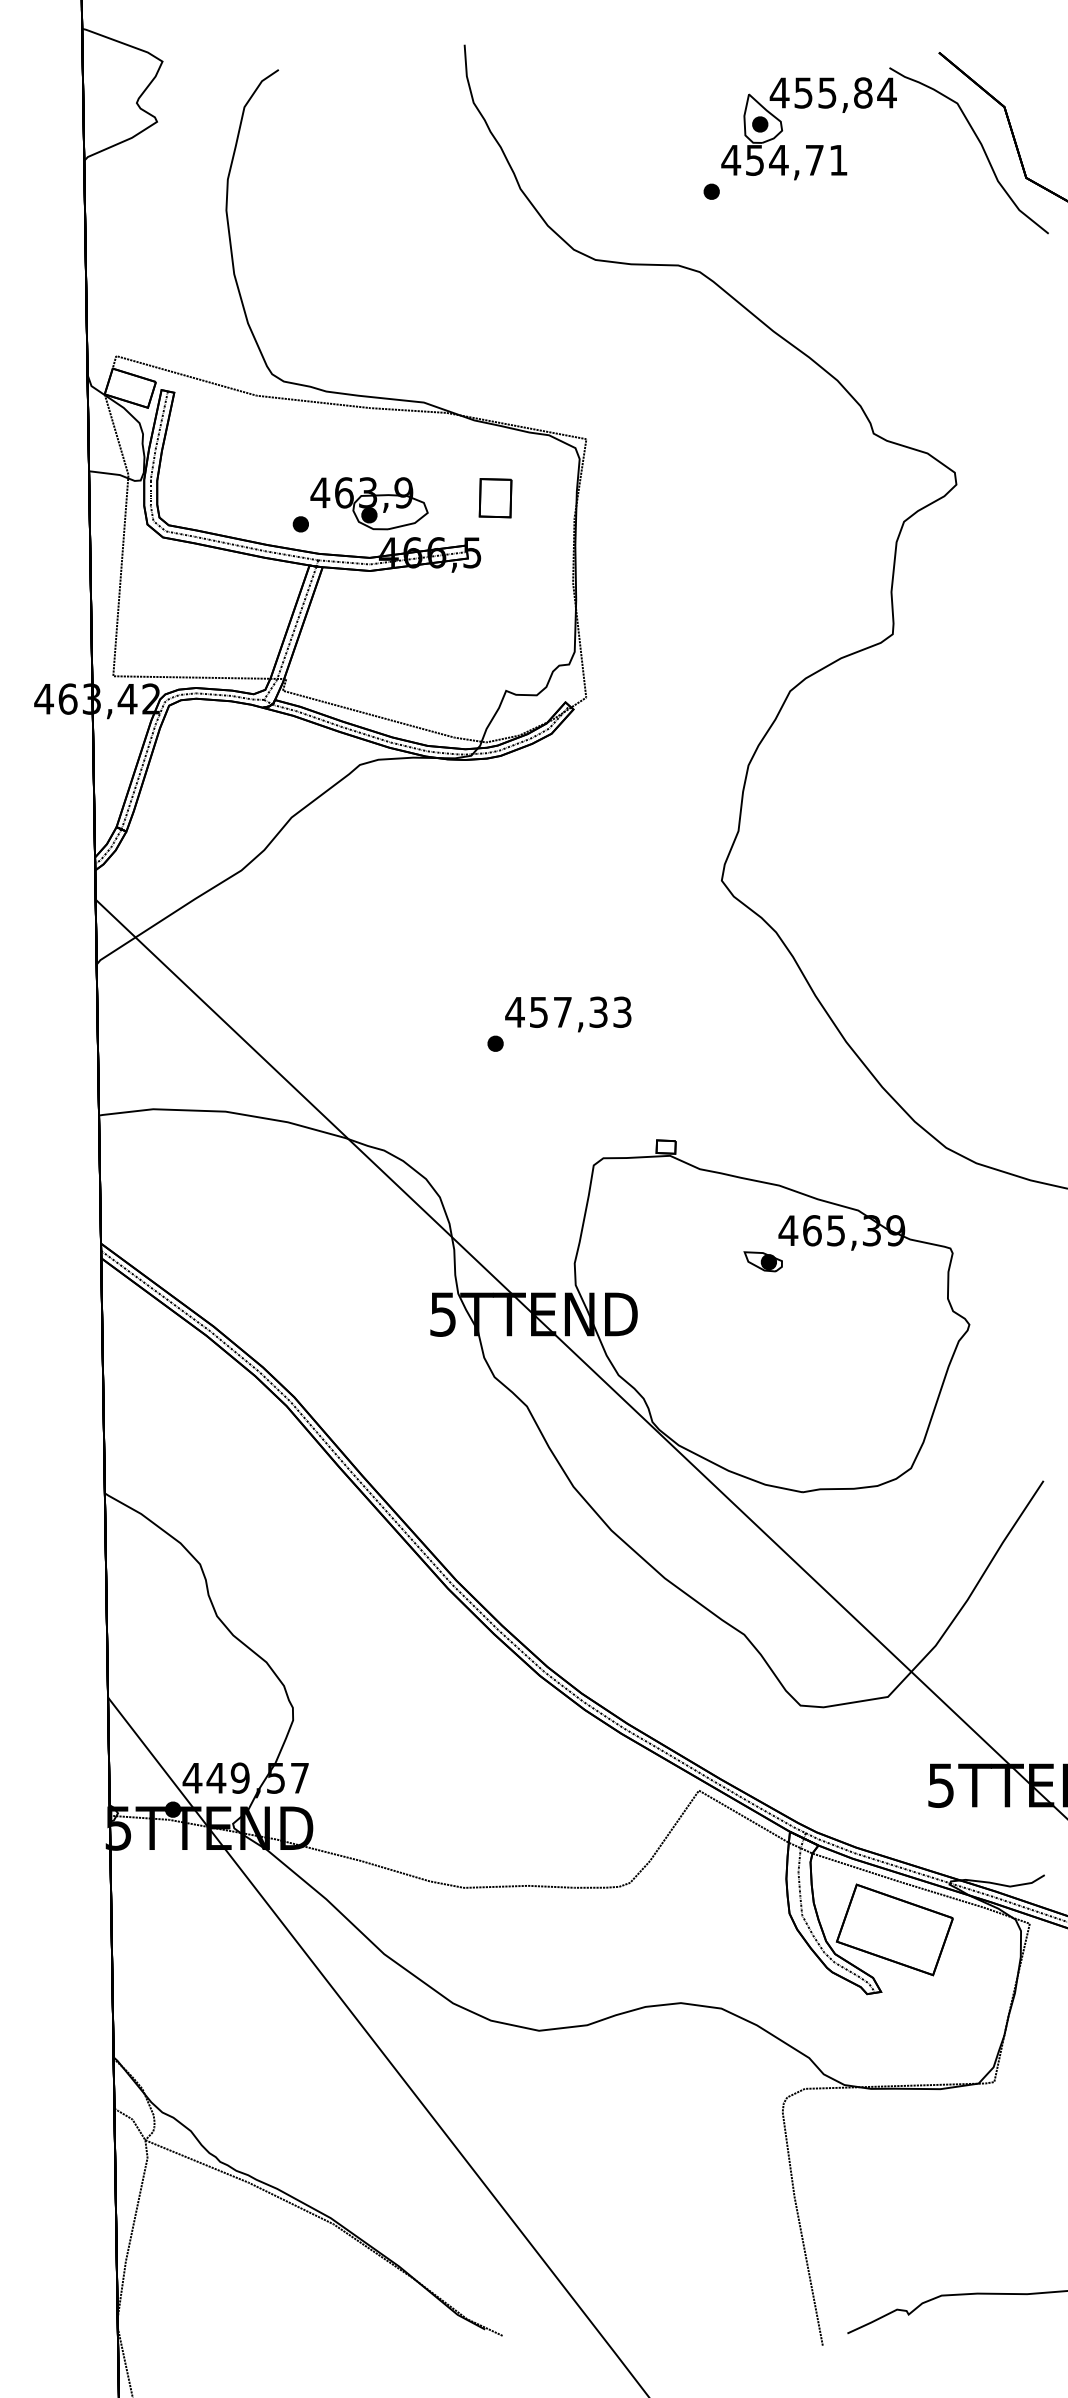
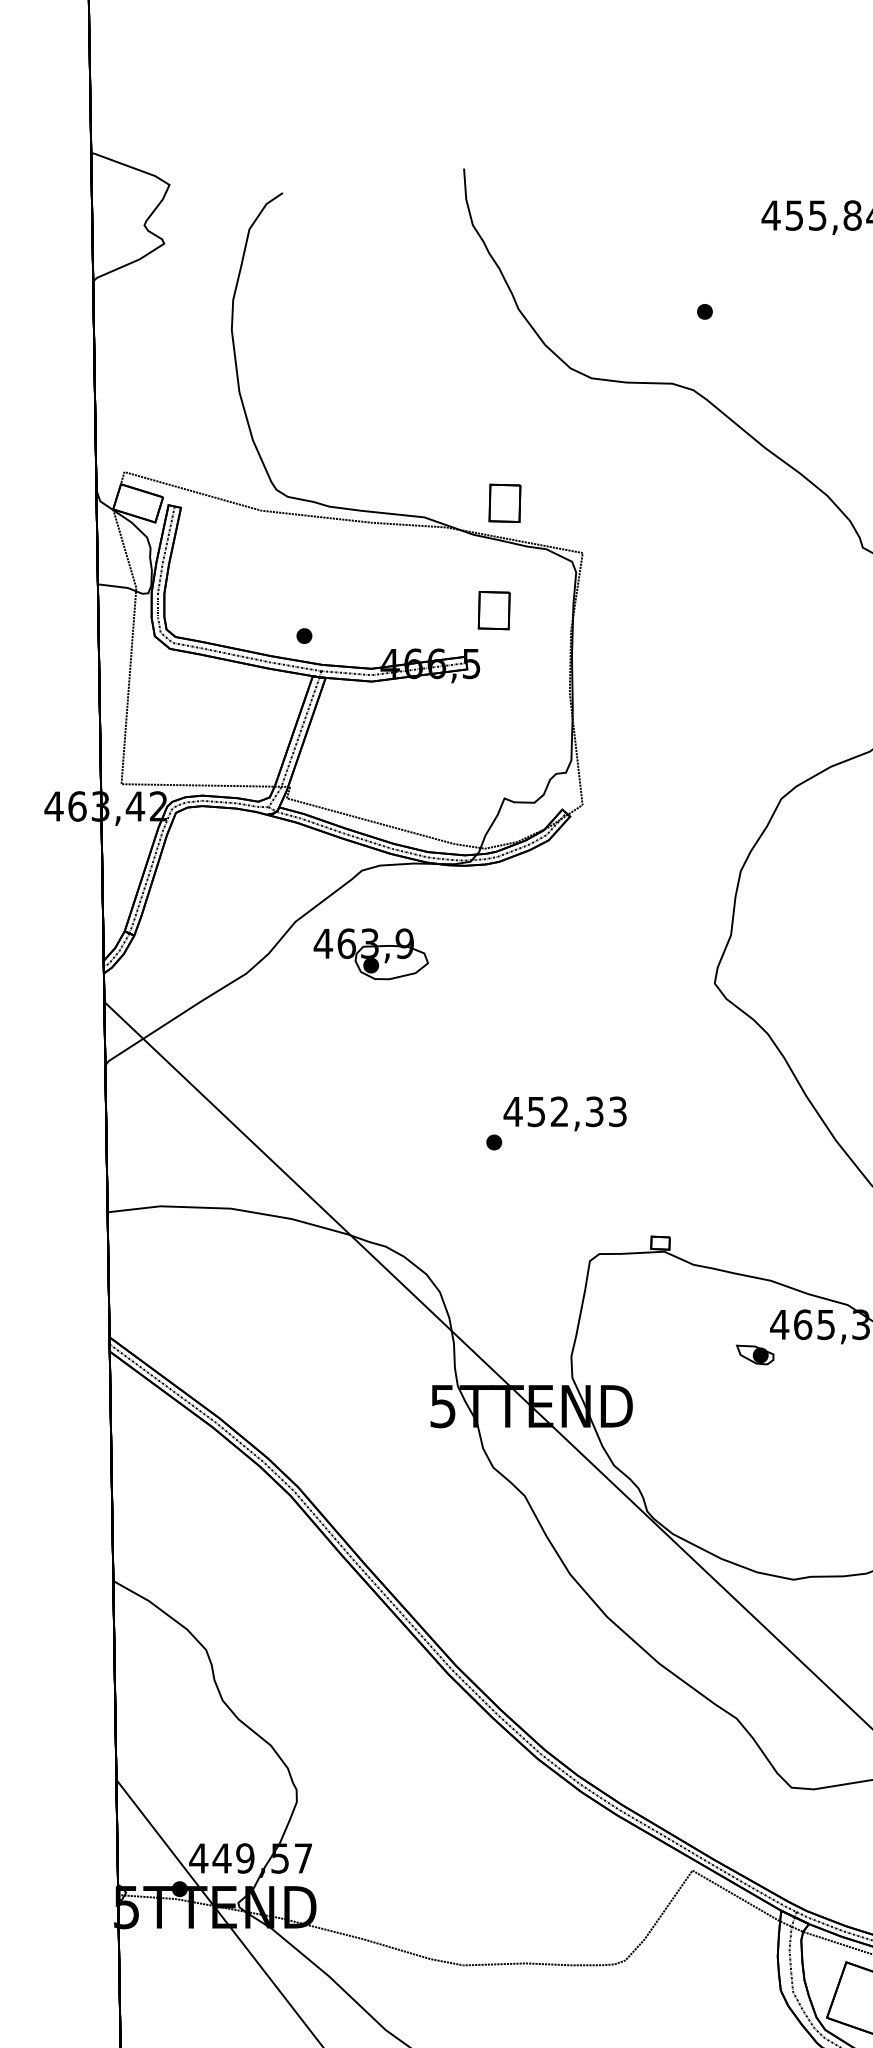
part: (784, 136) -> (775, 257), removed
part: (506, 388) -> (504, 503), added
part: (369, 503) -> (371, 954), moved
text: (562, 1011) -> (559, 1111), 457,33 -> 452,33

